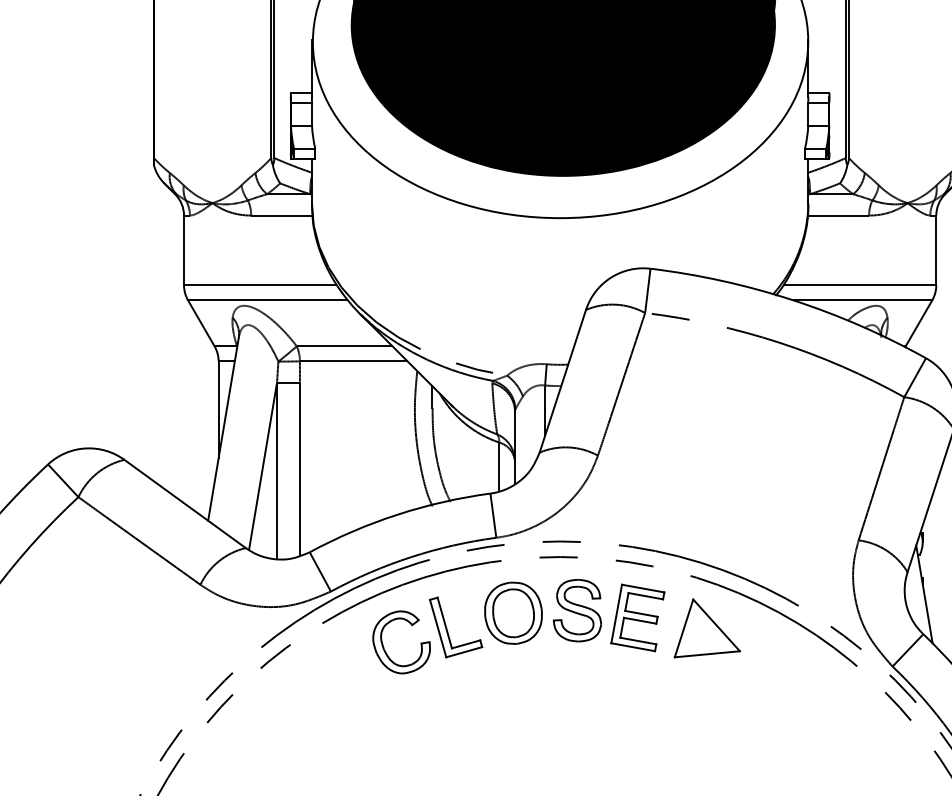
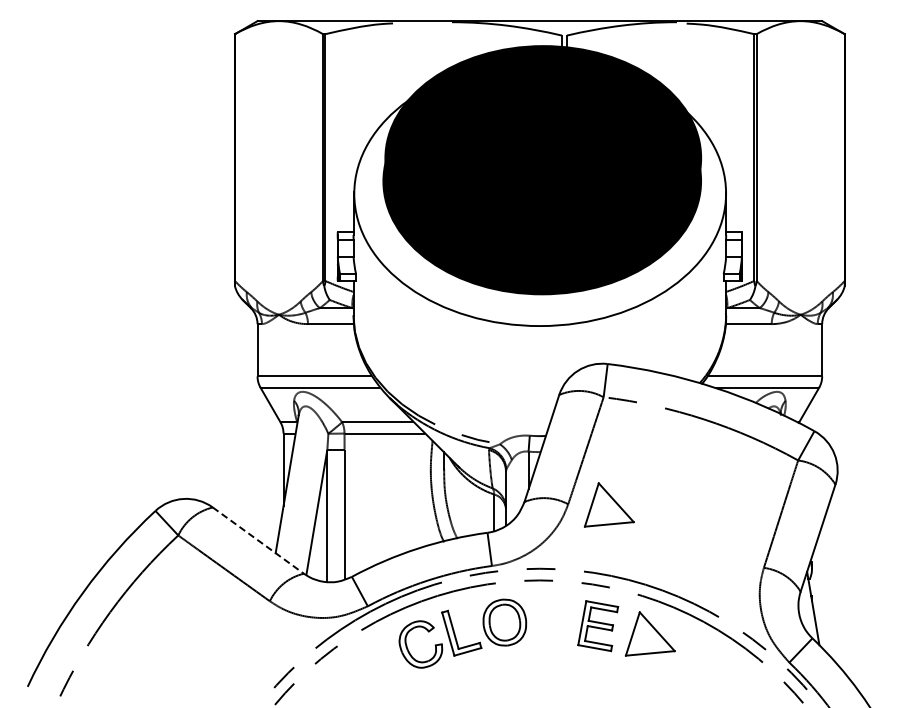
part: (652, 455) -> (609, 504), added
line: (185, 503) -> (258, 540), solid -> dashed
part: (576, 610) -> (552, 620), removed

